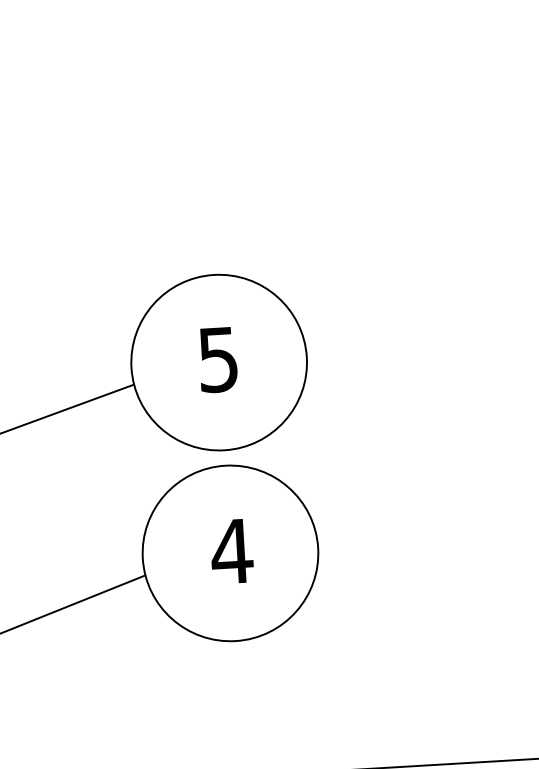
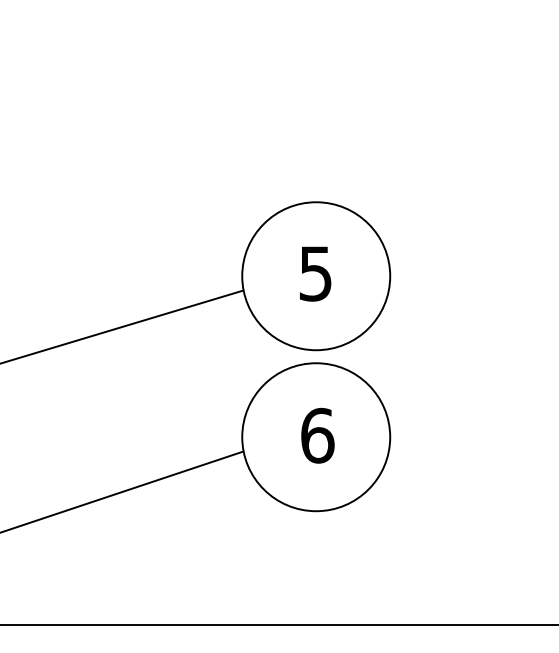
text: (231, 551) -> (317, 435), 4 -> 6

